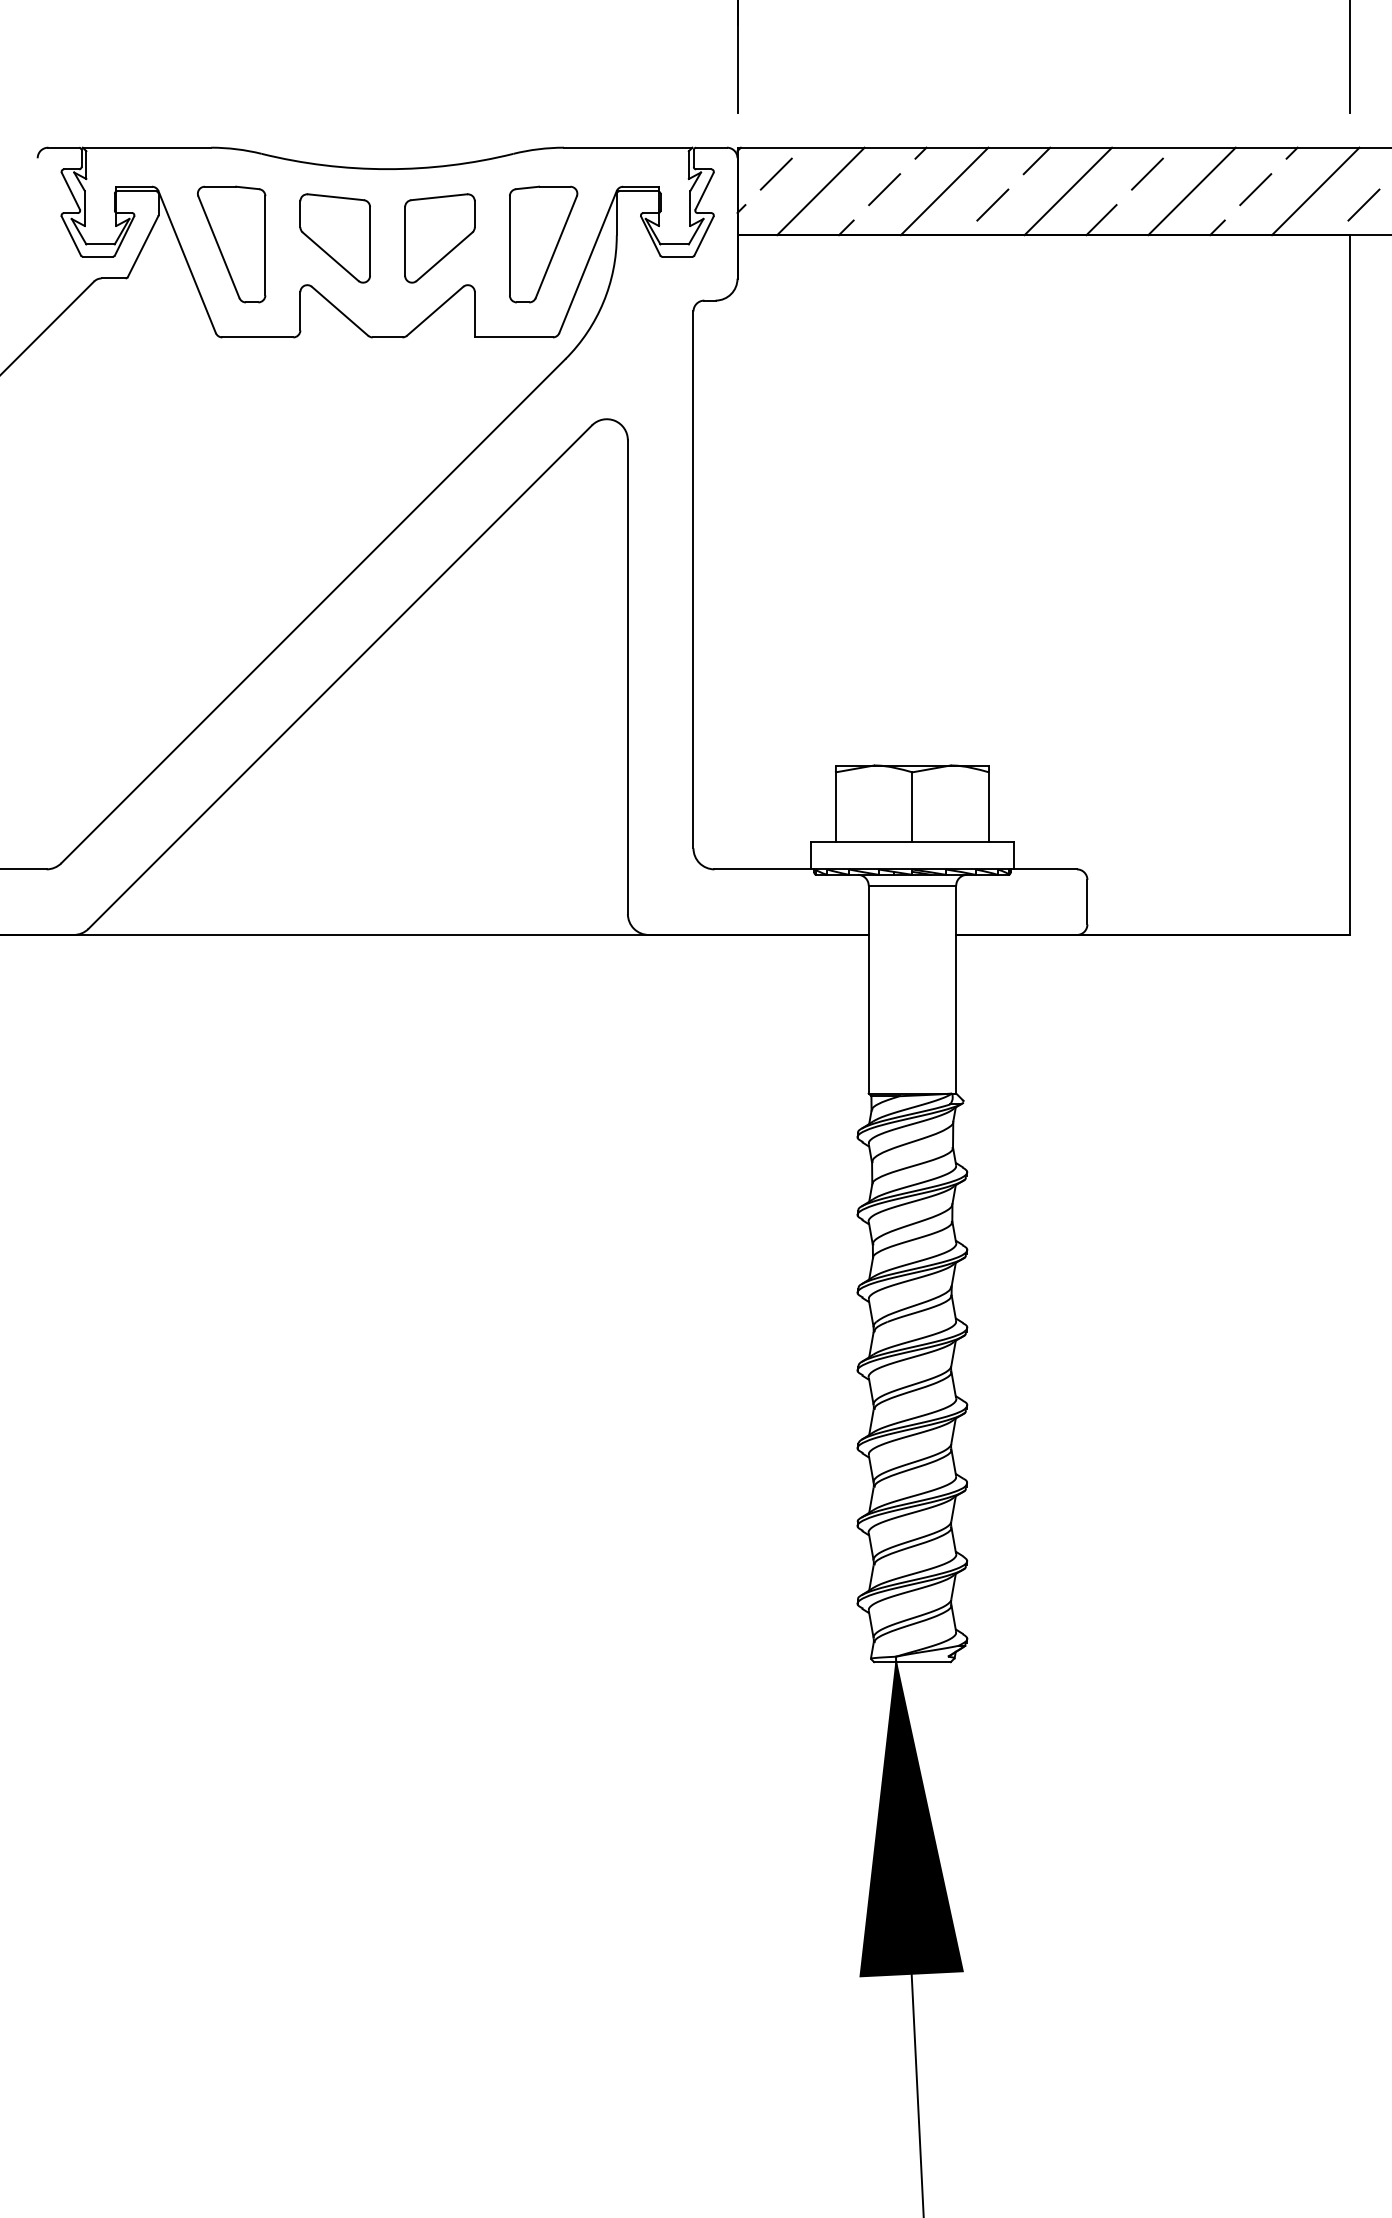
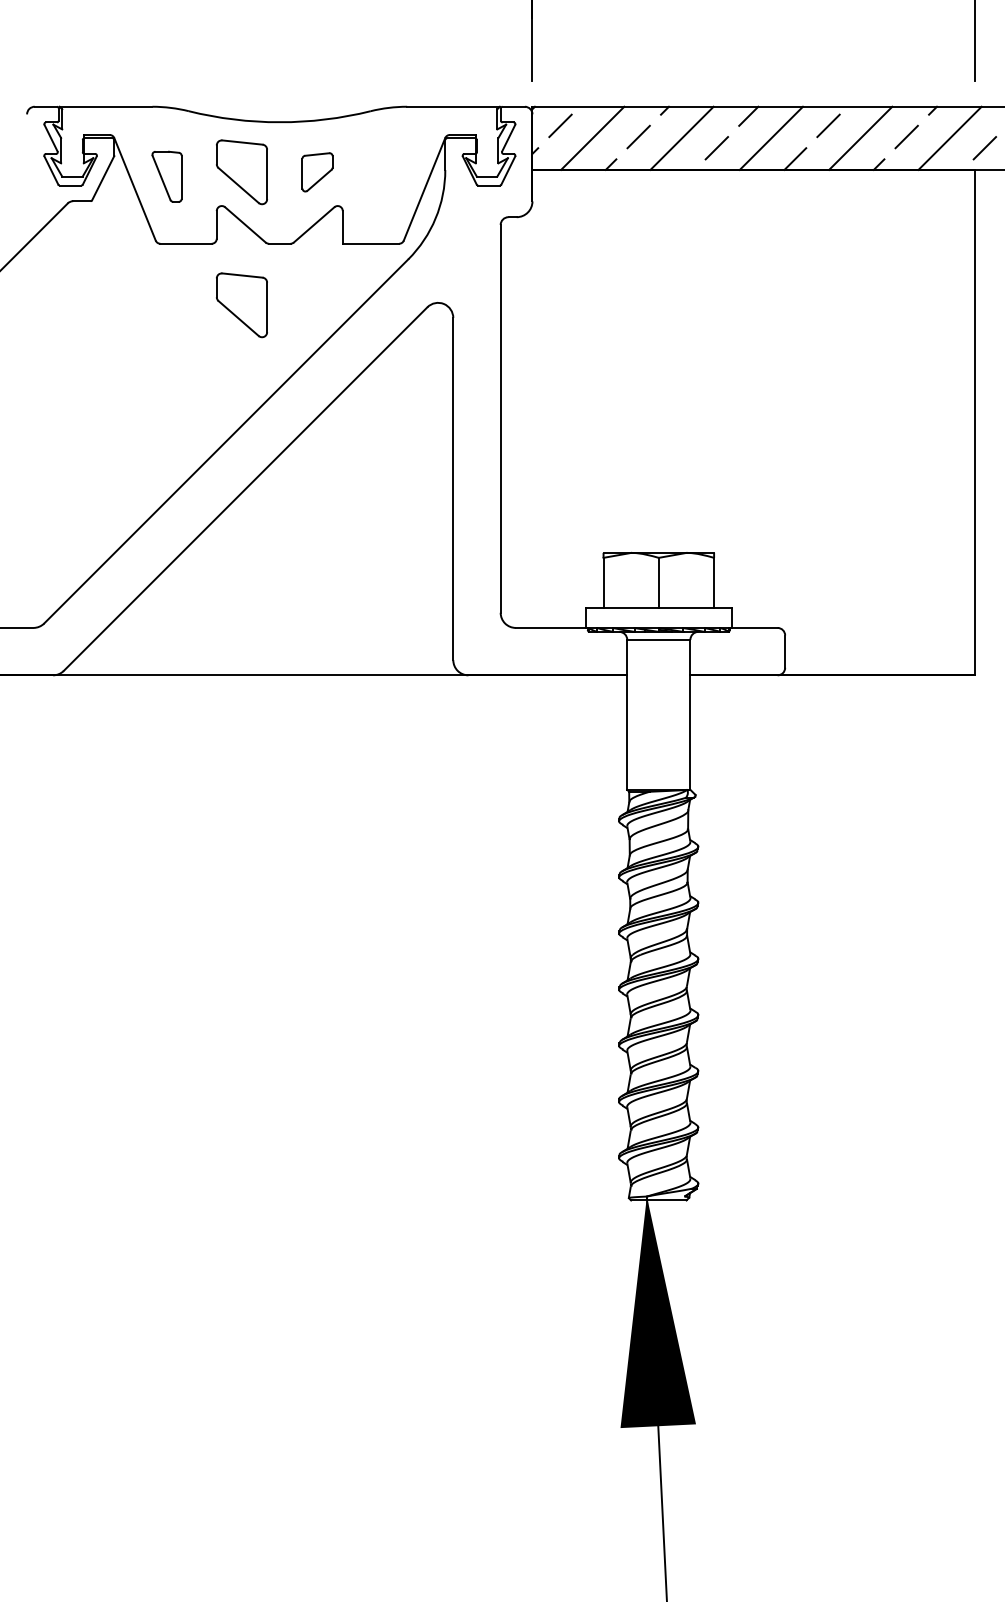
part: (439, 238) -> (317, 172), size x0.6
part: (230, 244) -> (166, 176), size x0.6
part: (543, 244) -> (392, 176), removed
part: (334, 422) -> (241, 305), added

